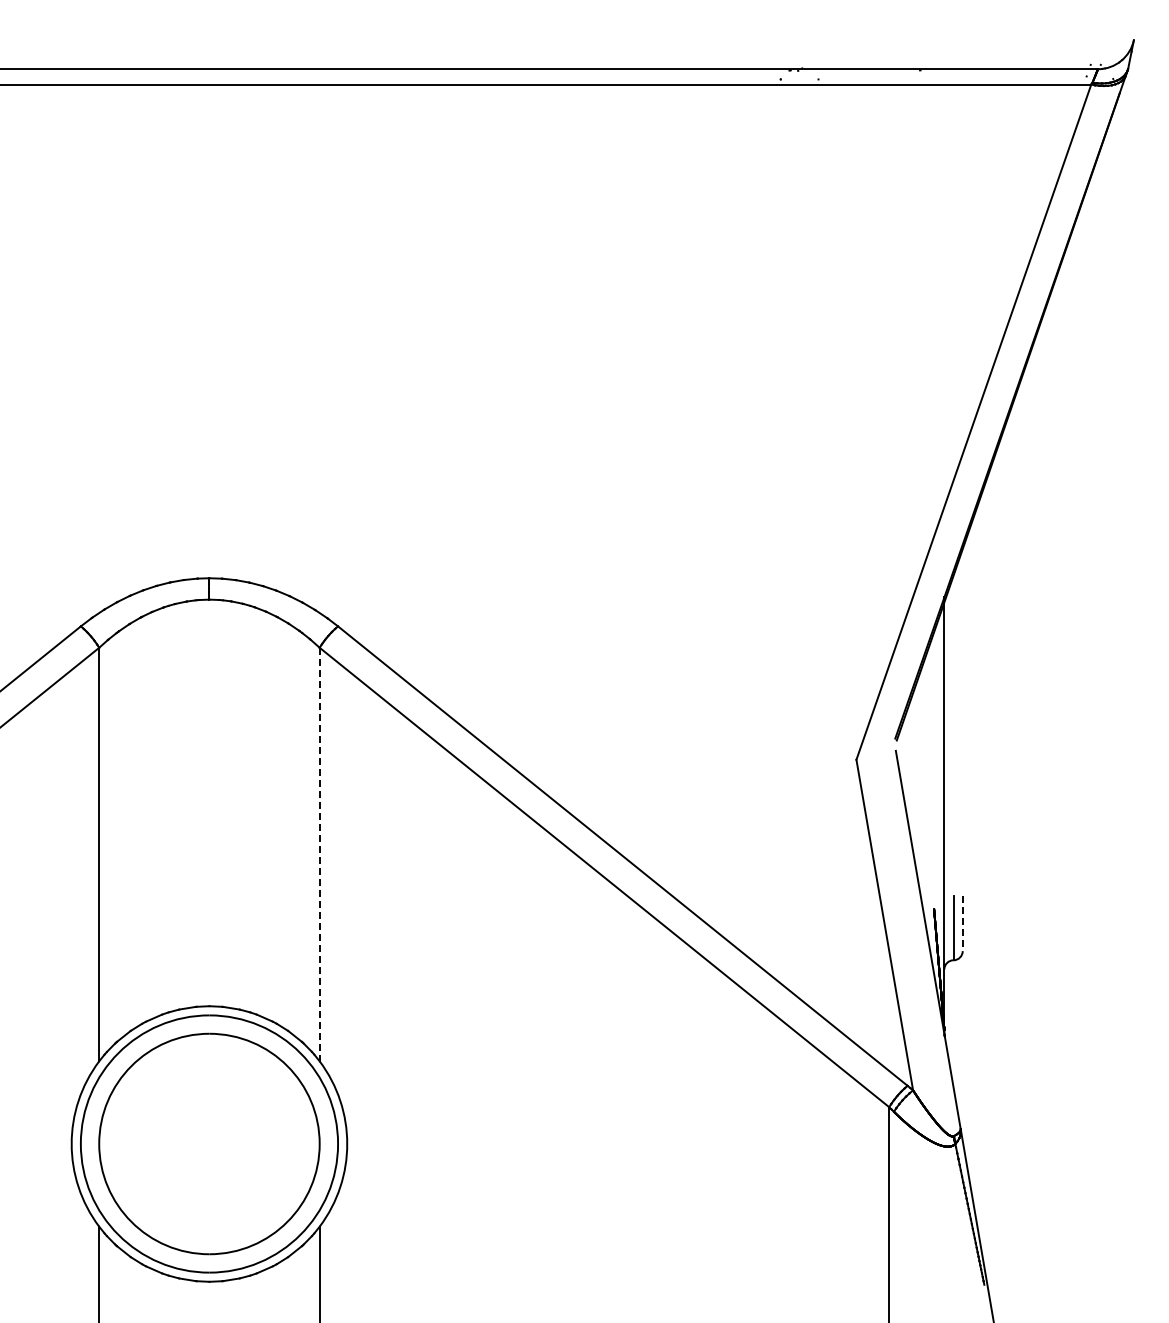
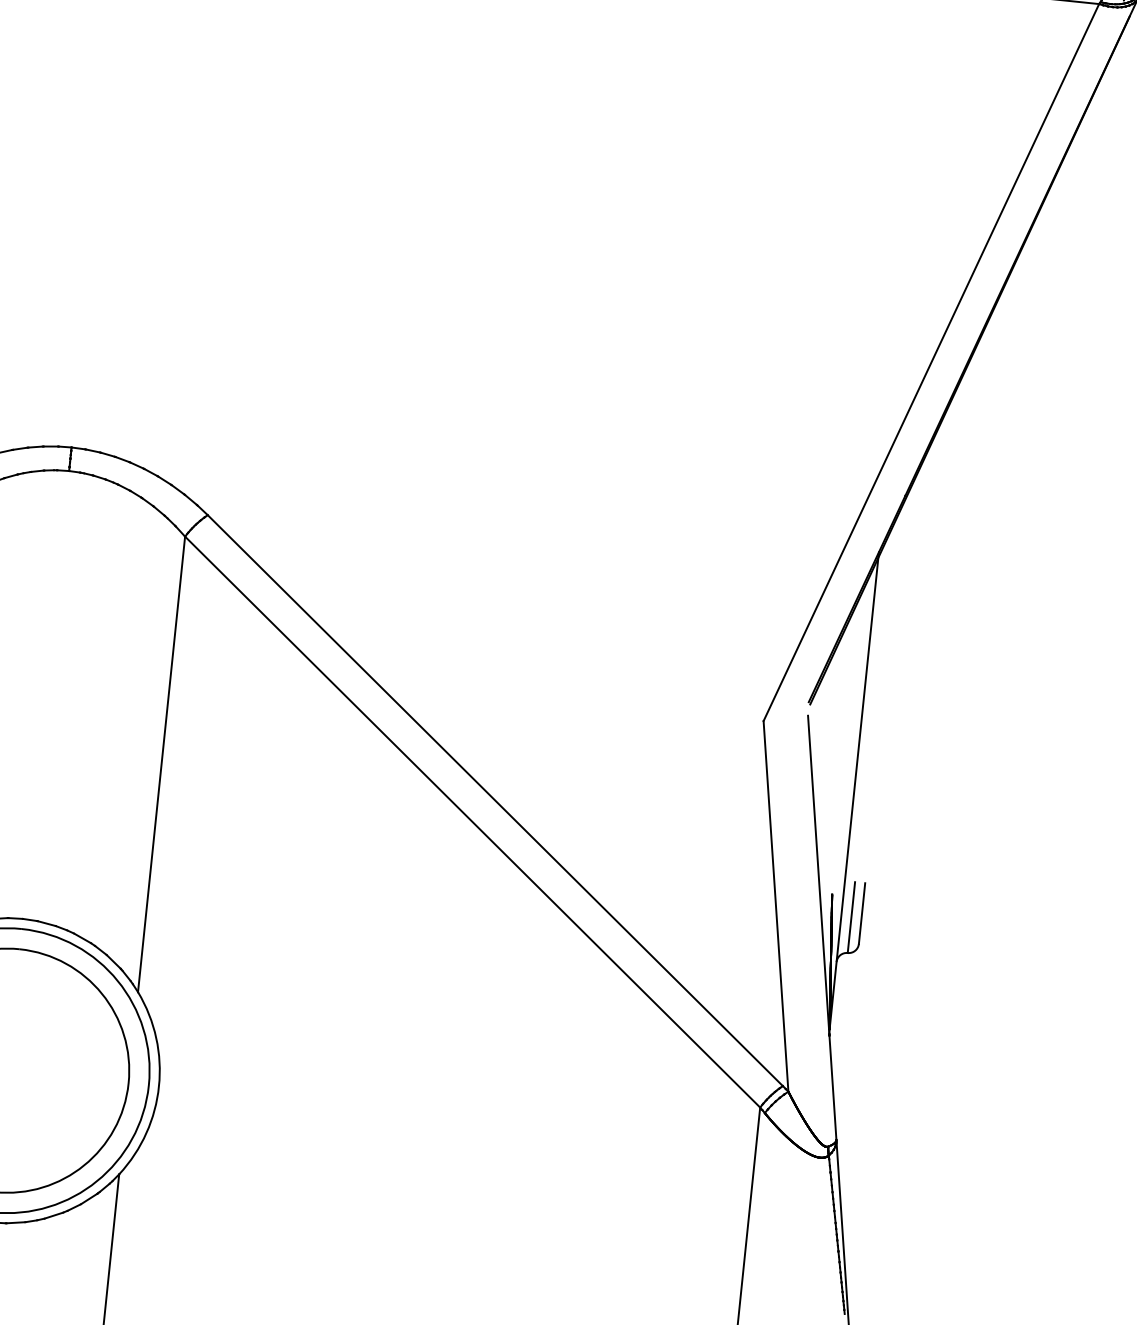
line: (319, 854) -> (161, 764), dashed -> solid
line: (962, 923) -> (861, 913), dashed -> solid

